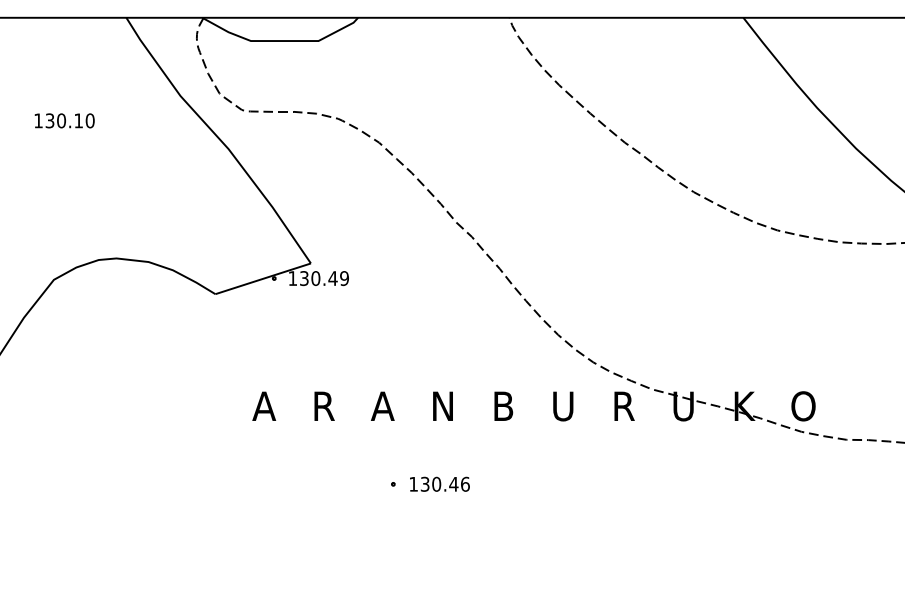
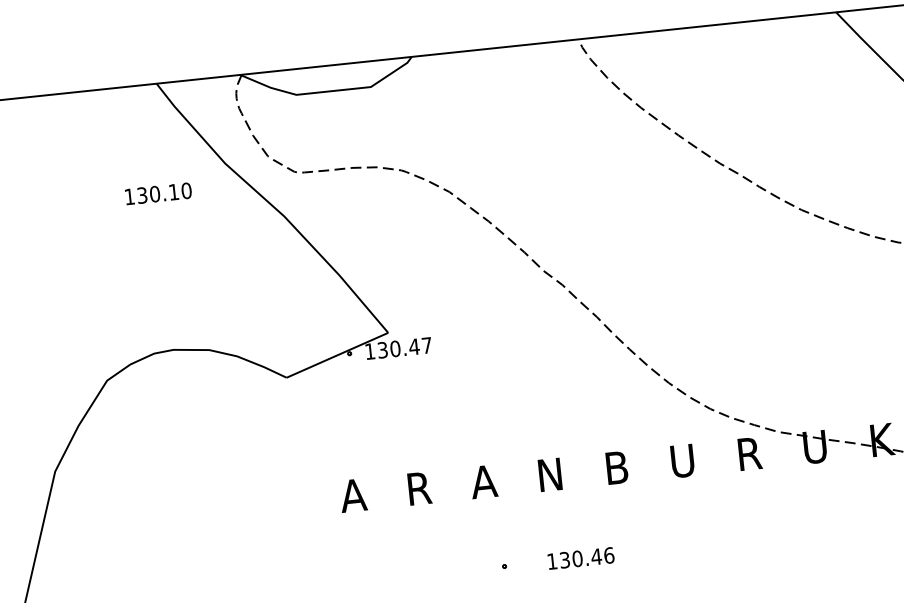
text: (64, 120) -> (158, 193), moved
text: (344, 278) -> (426, 345), 130.49 -> 130.47
text: (439, 483) -> (580, 557), moved

